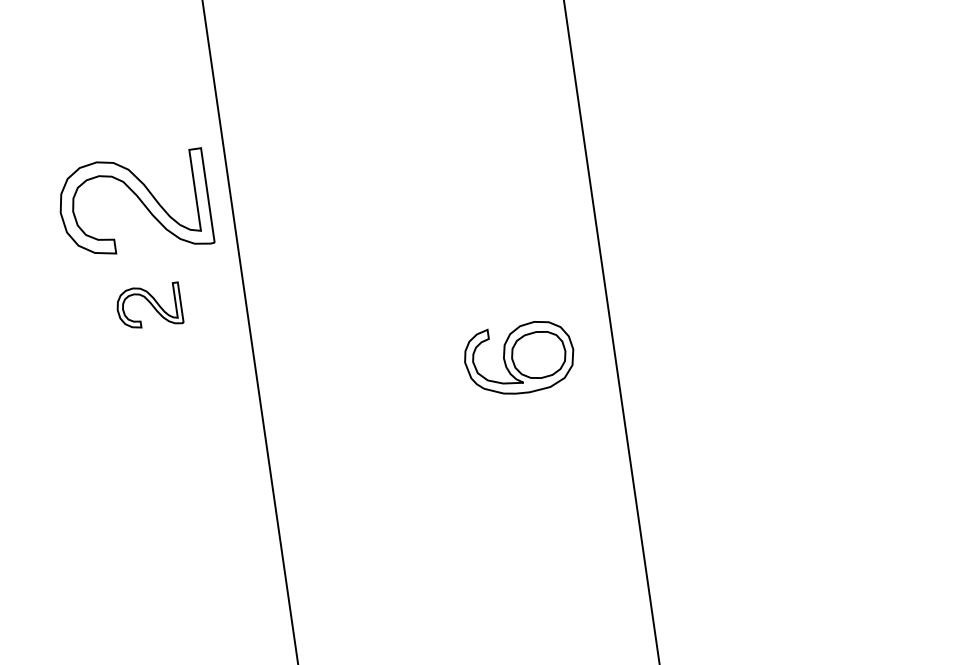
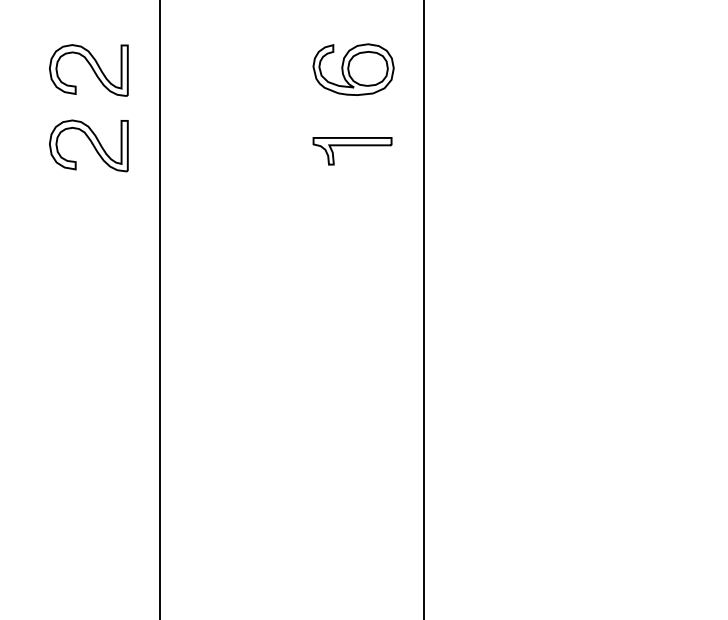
part: (134, 205) -> (88, 70), size x0.71
part: (504, 263) -> (352, 151), added
part: (148, 306) -> (88, 145), size x1.67
part: (519, 358) -> (353, 69), moved

